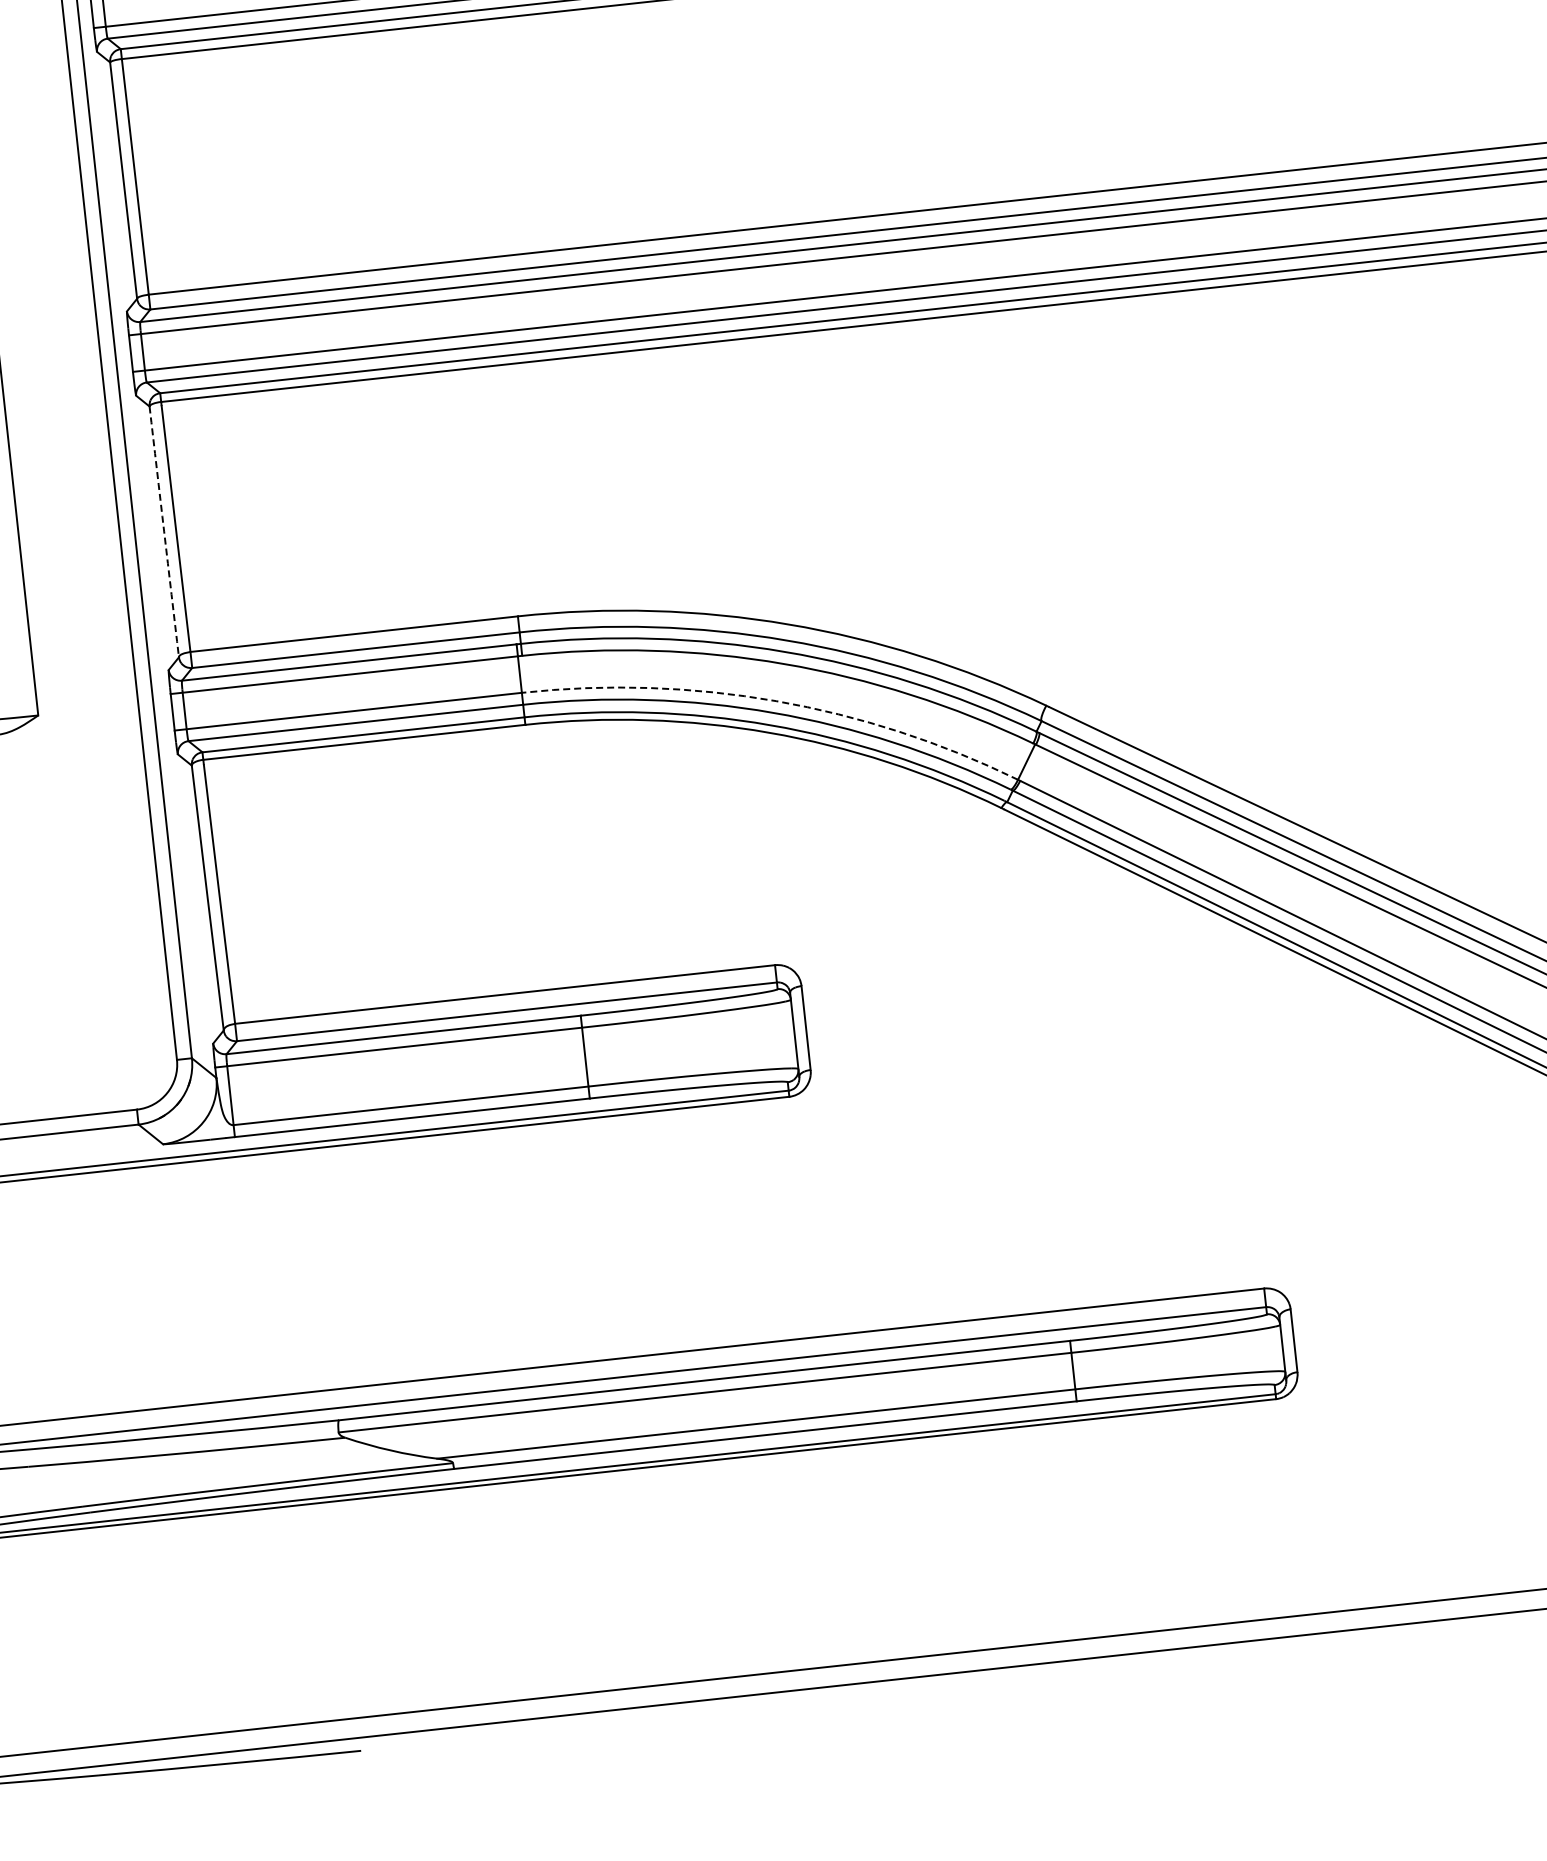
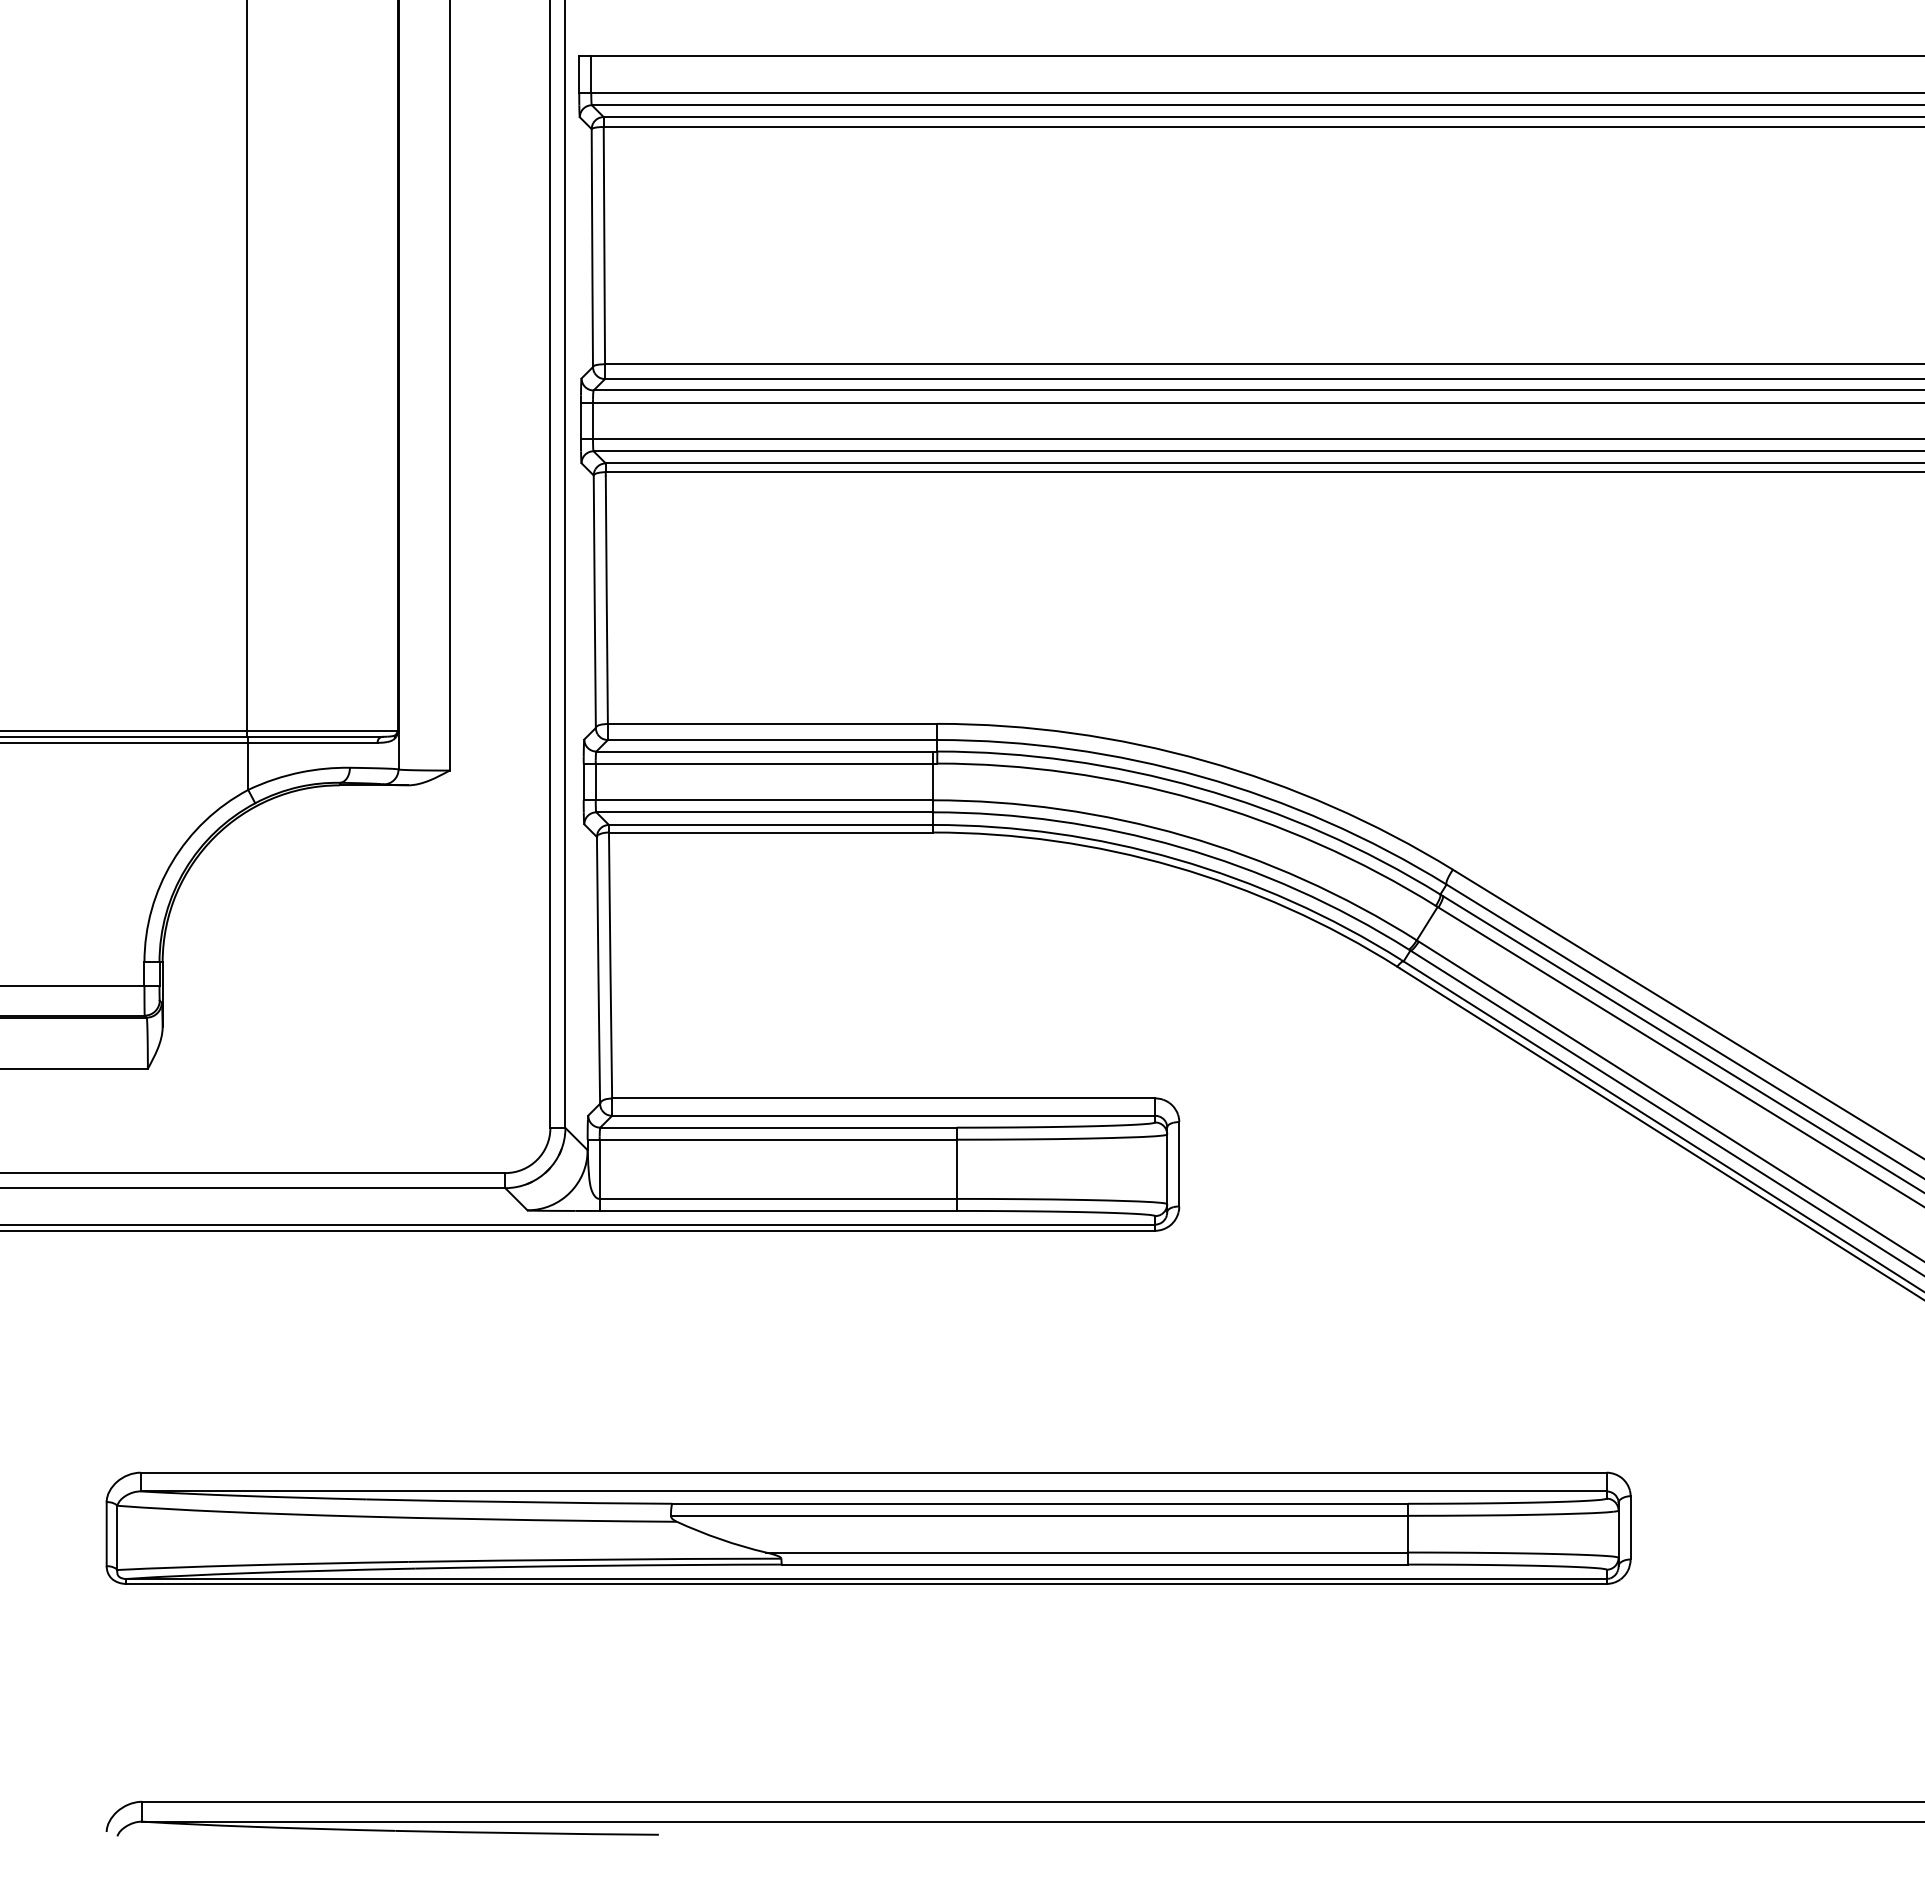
arc: (163, 531) -> (594, 601), dashed -> solid
arc: (775, 701) -> (1184, 836), dashed -> solid

